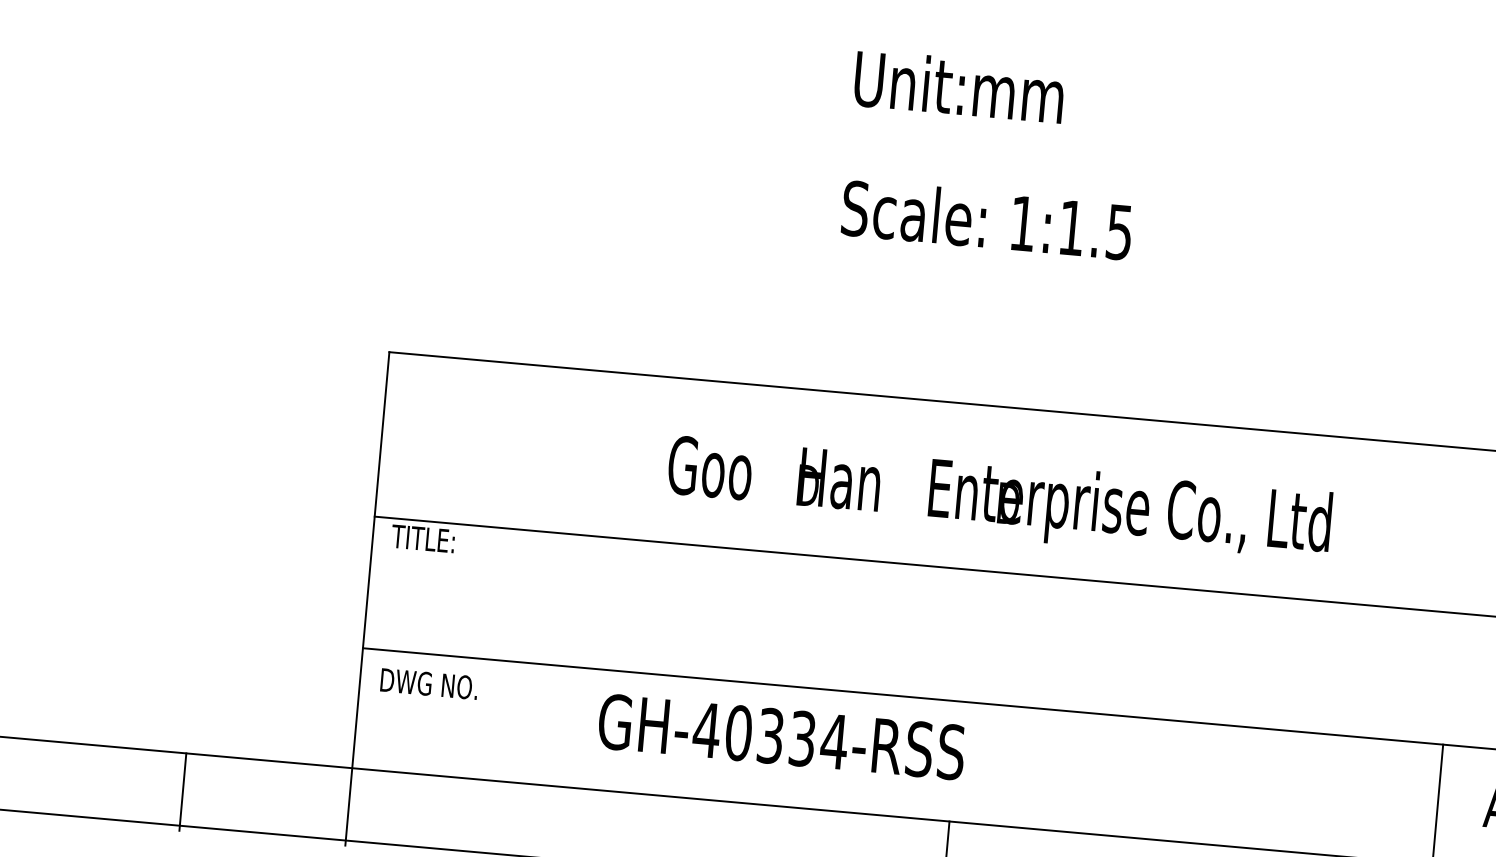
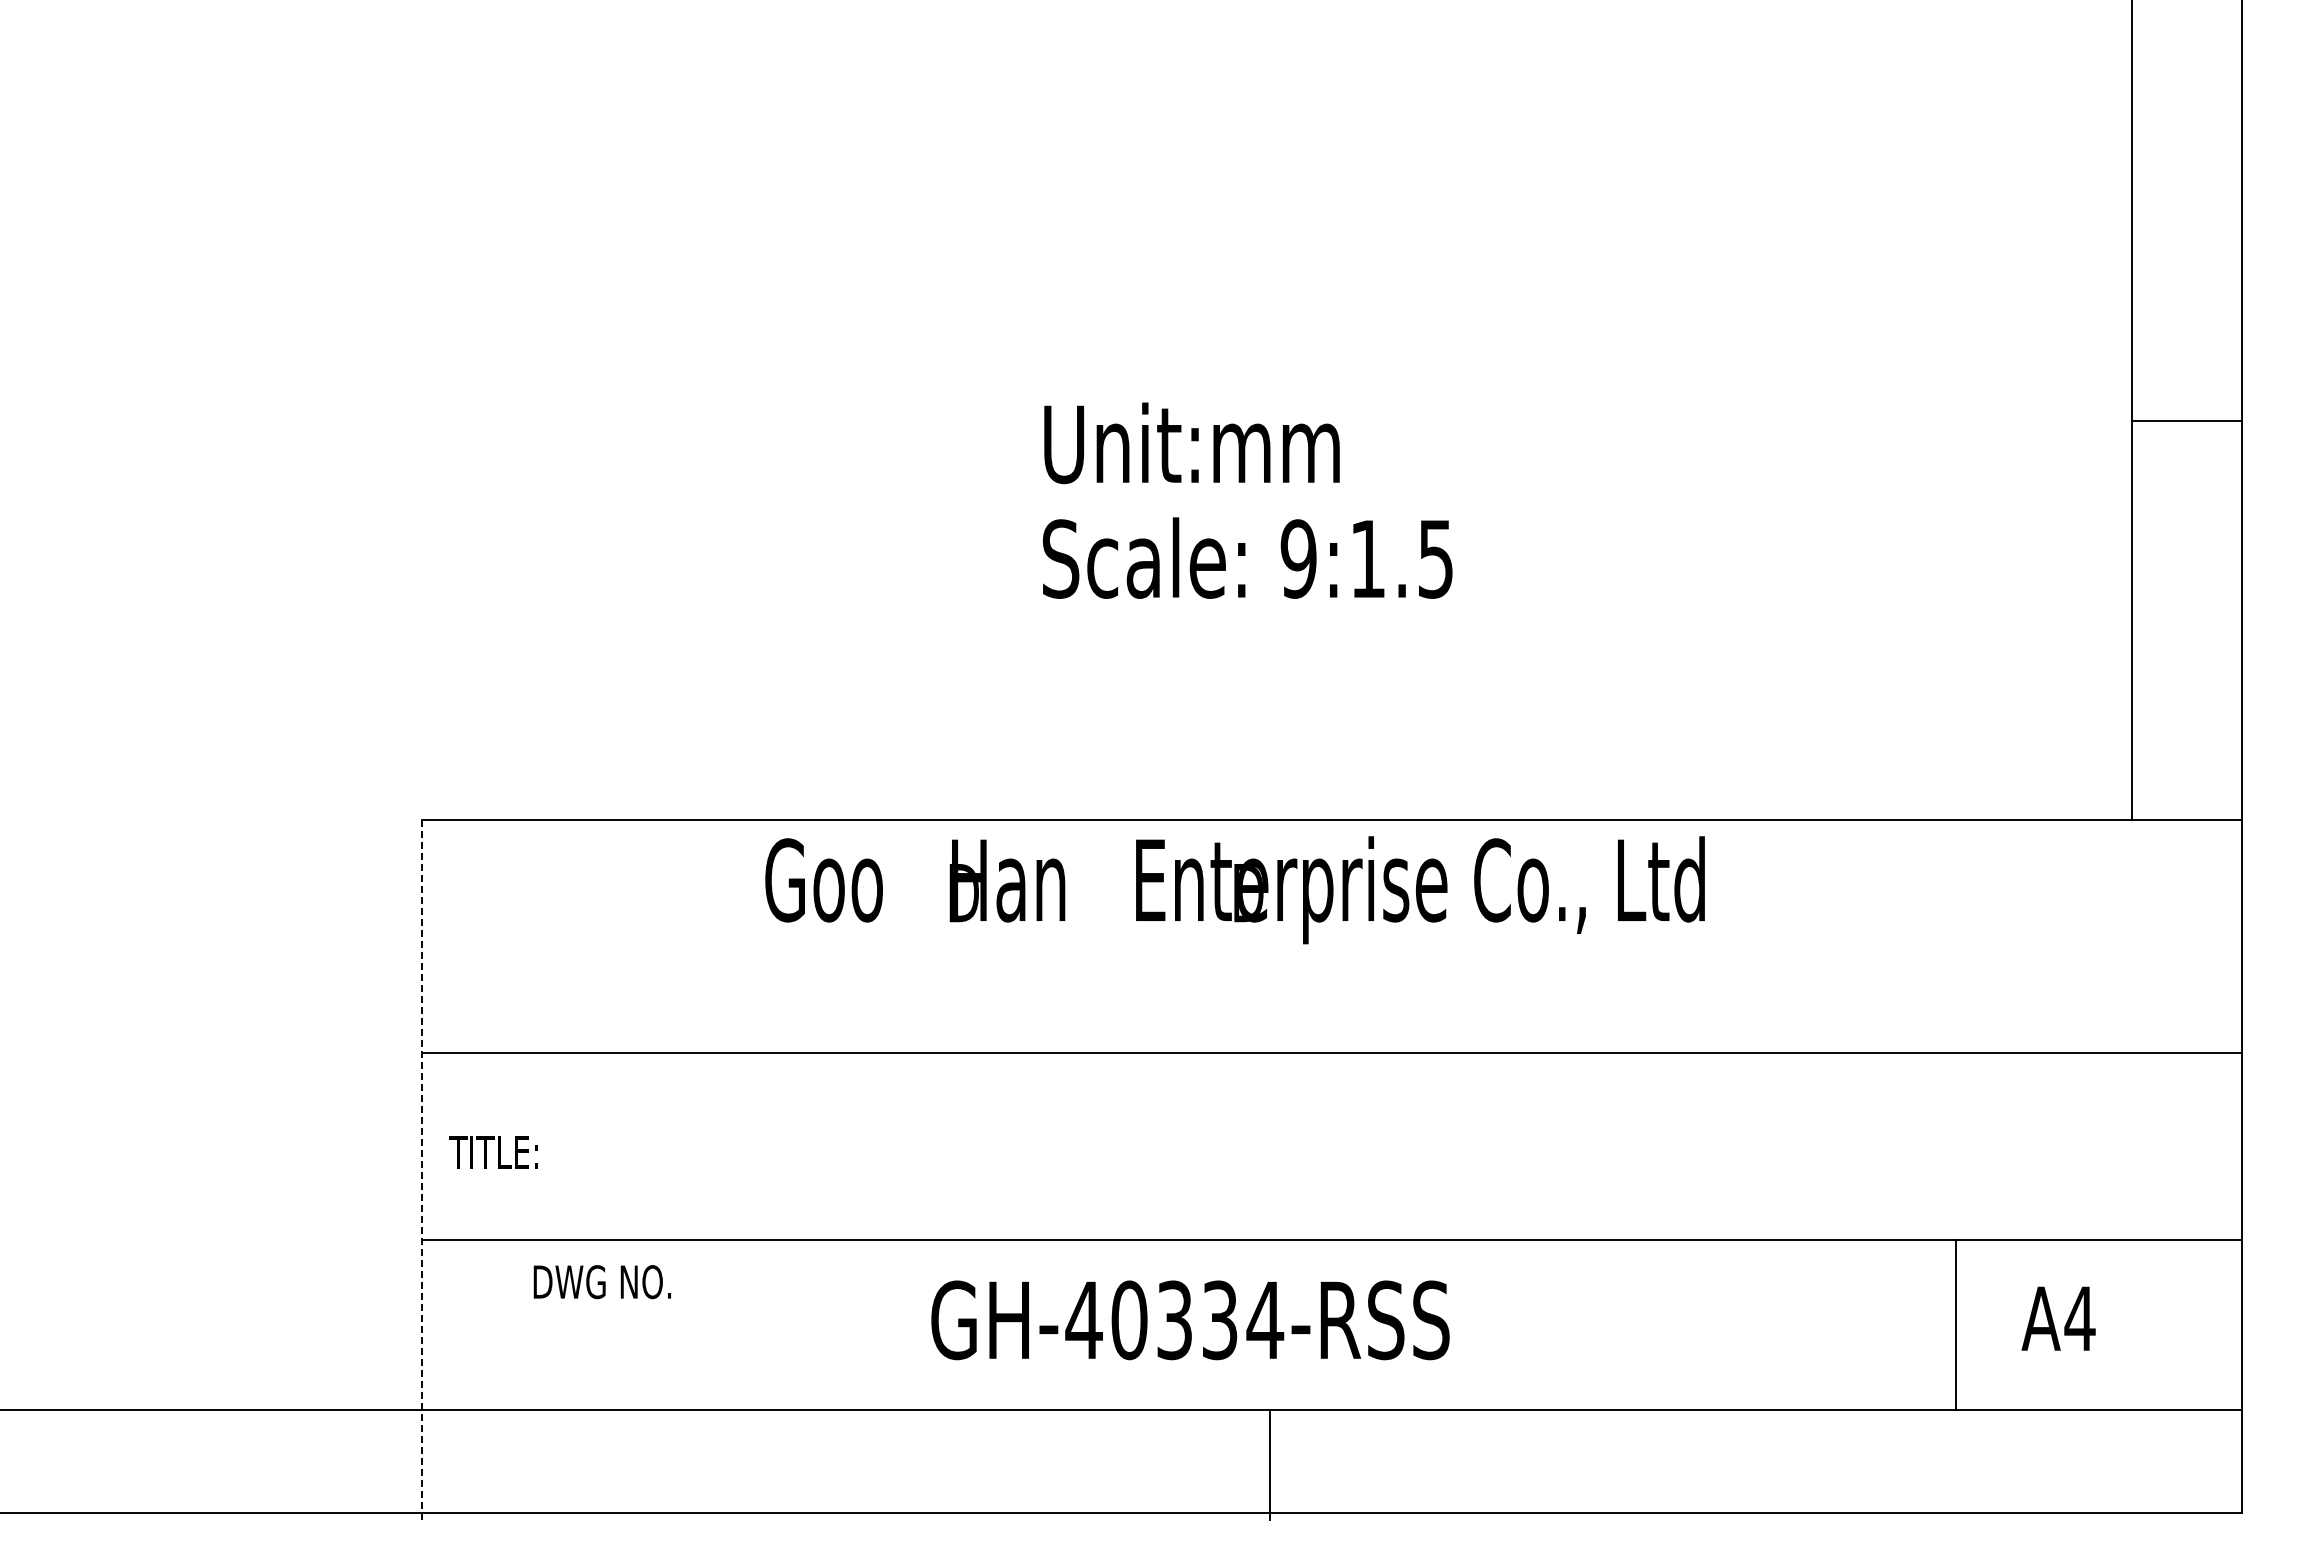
text: (959, 86) -> (1191, 443), moved
text: (1022, 223) -> (1298, 558), 1:1.5 -> 9:1.5
text: (998, 500) -> (1234, 890), moved
text: (423, 538) -> (493, 1152), moved
line: (367, 599) -> (422, 1170), solid -> dashed
text: (428, 684) -> (601, 1282), moved
text: (781, 737) -> (1190, 1320), moved
line: (182, 792) -> (186, 1465), removed

